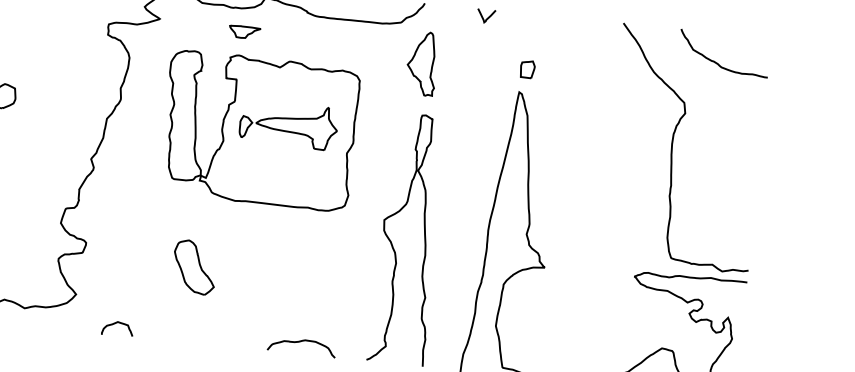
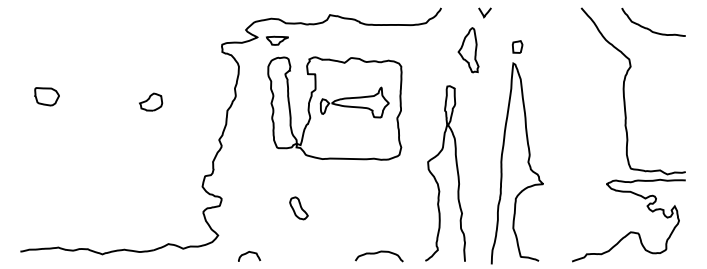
part: (244, 31) -> (277, 40), moved
part: (422, 63) -> (468, 50), moved
part: (193, 267) -> (298, 208), size x0.6

